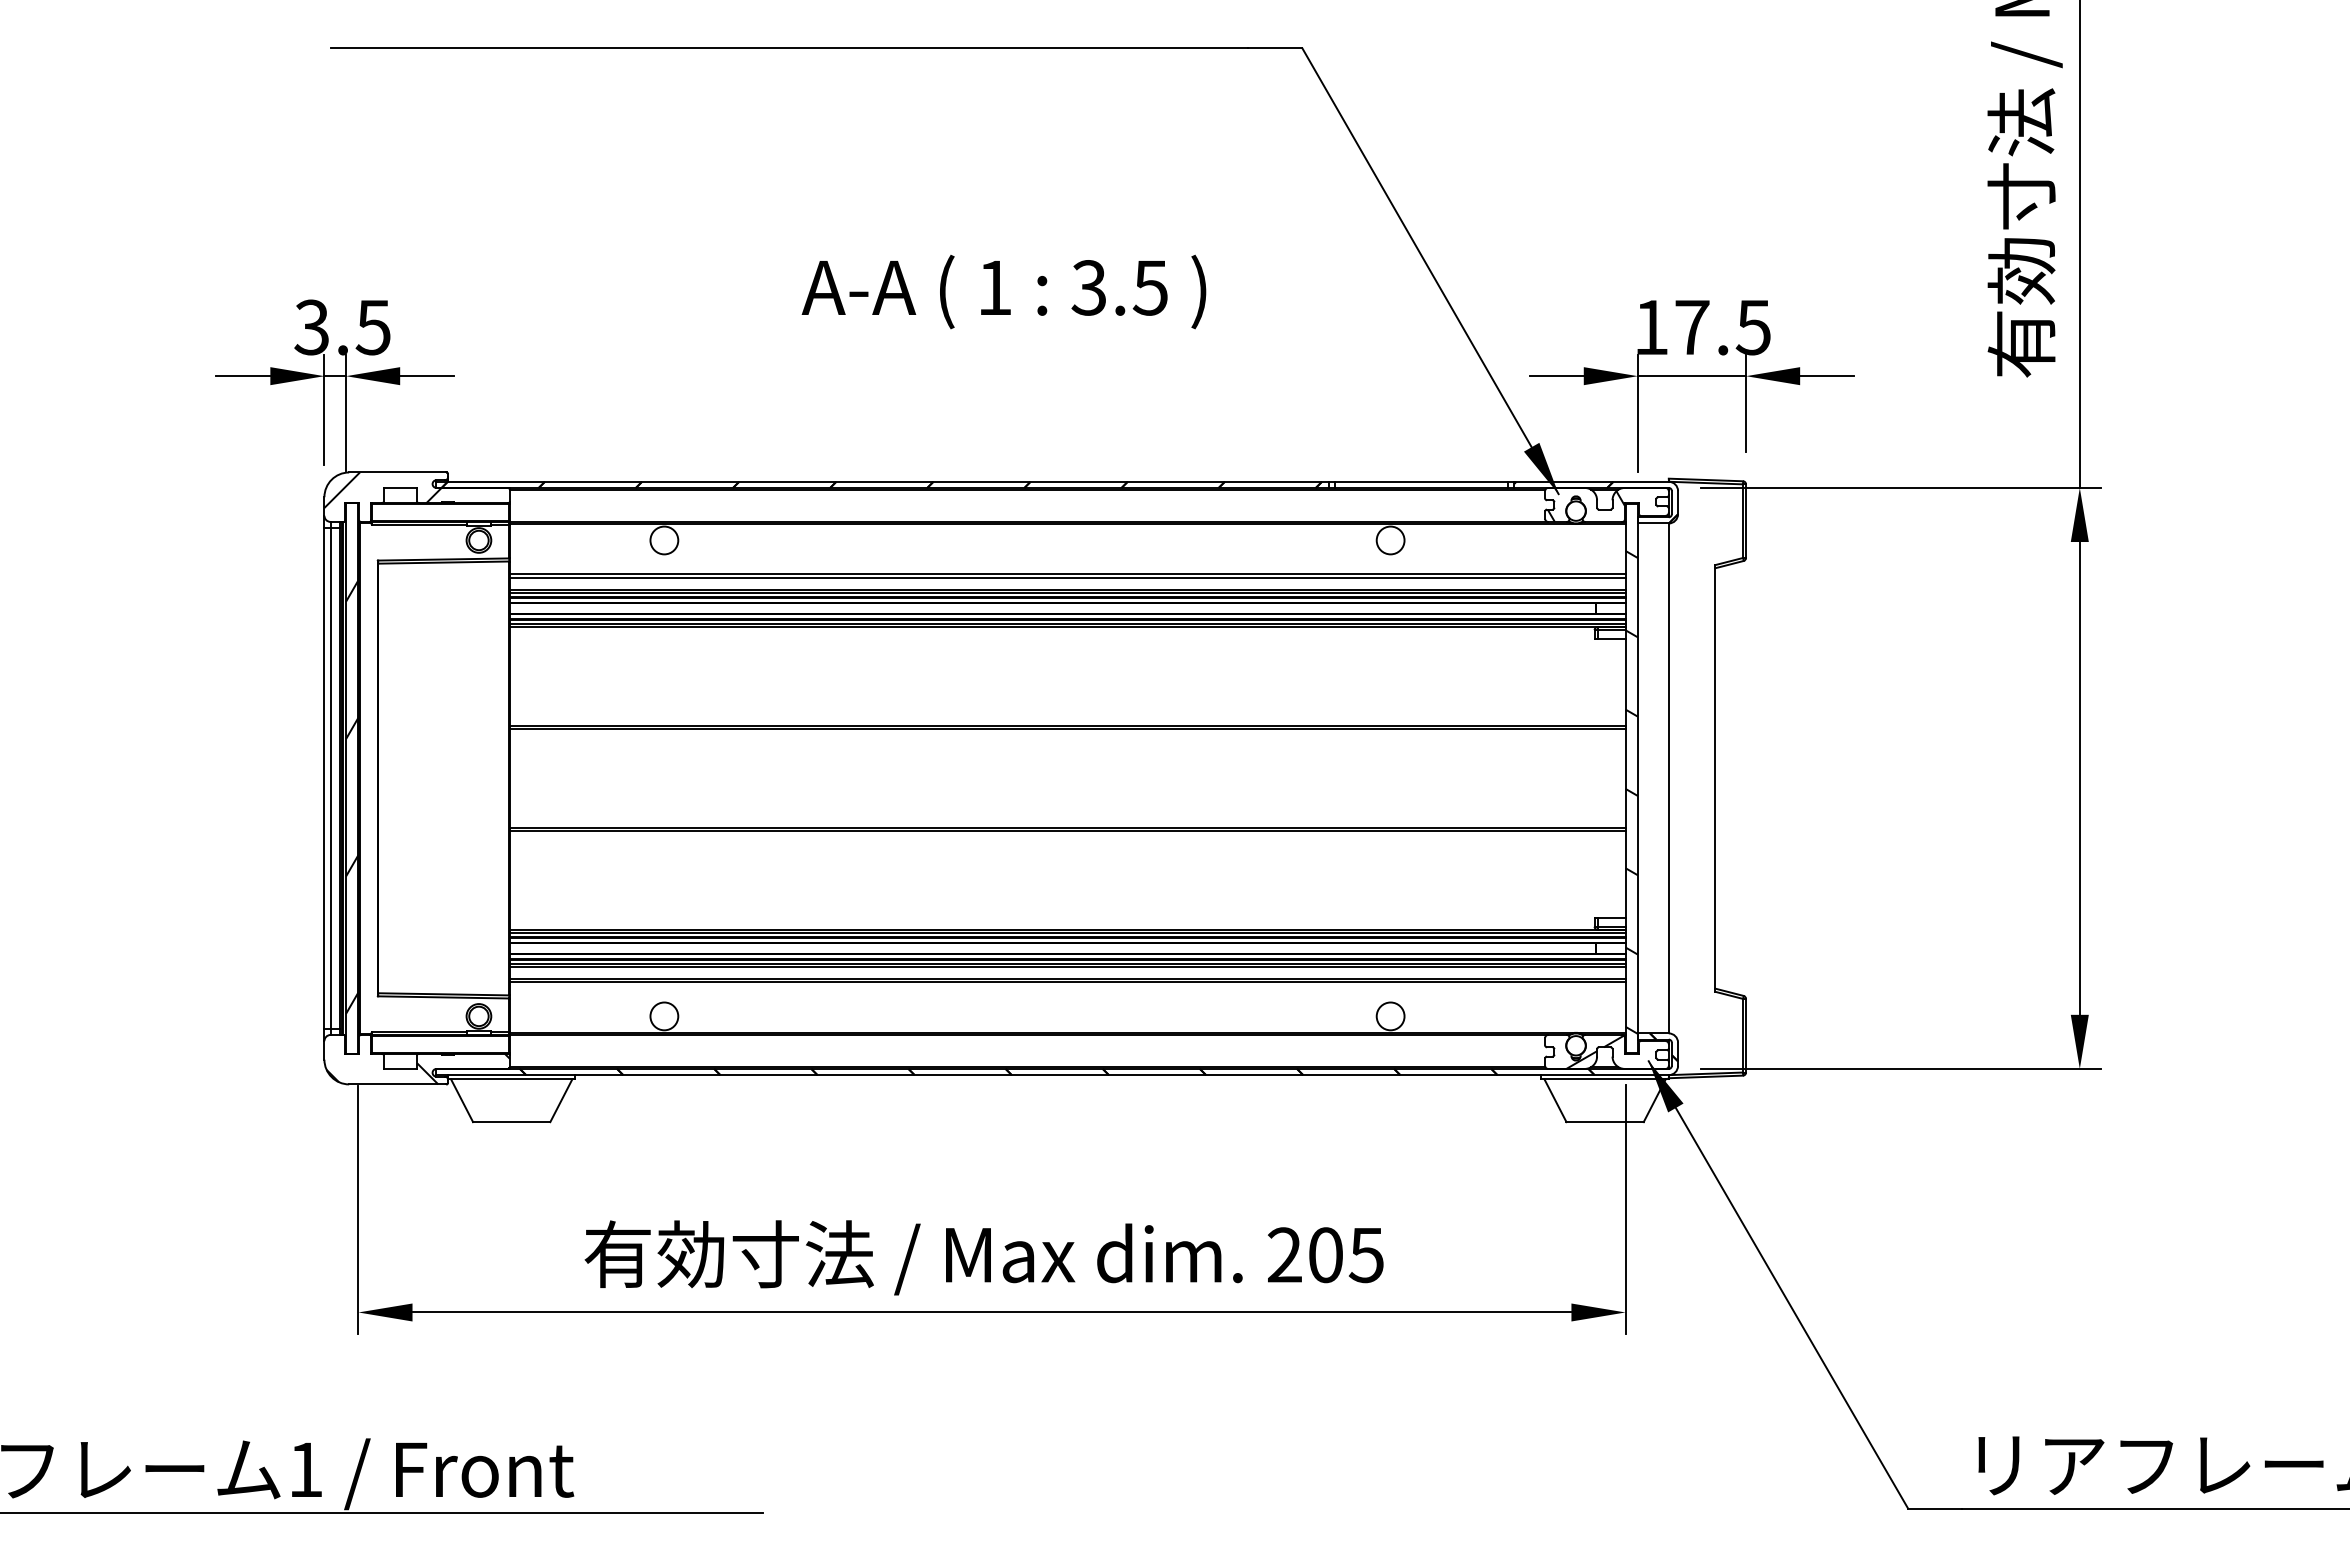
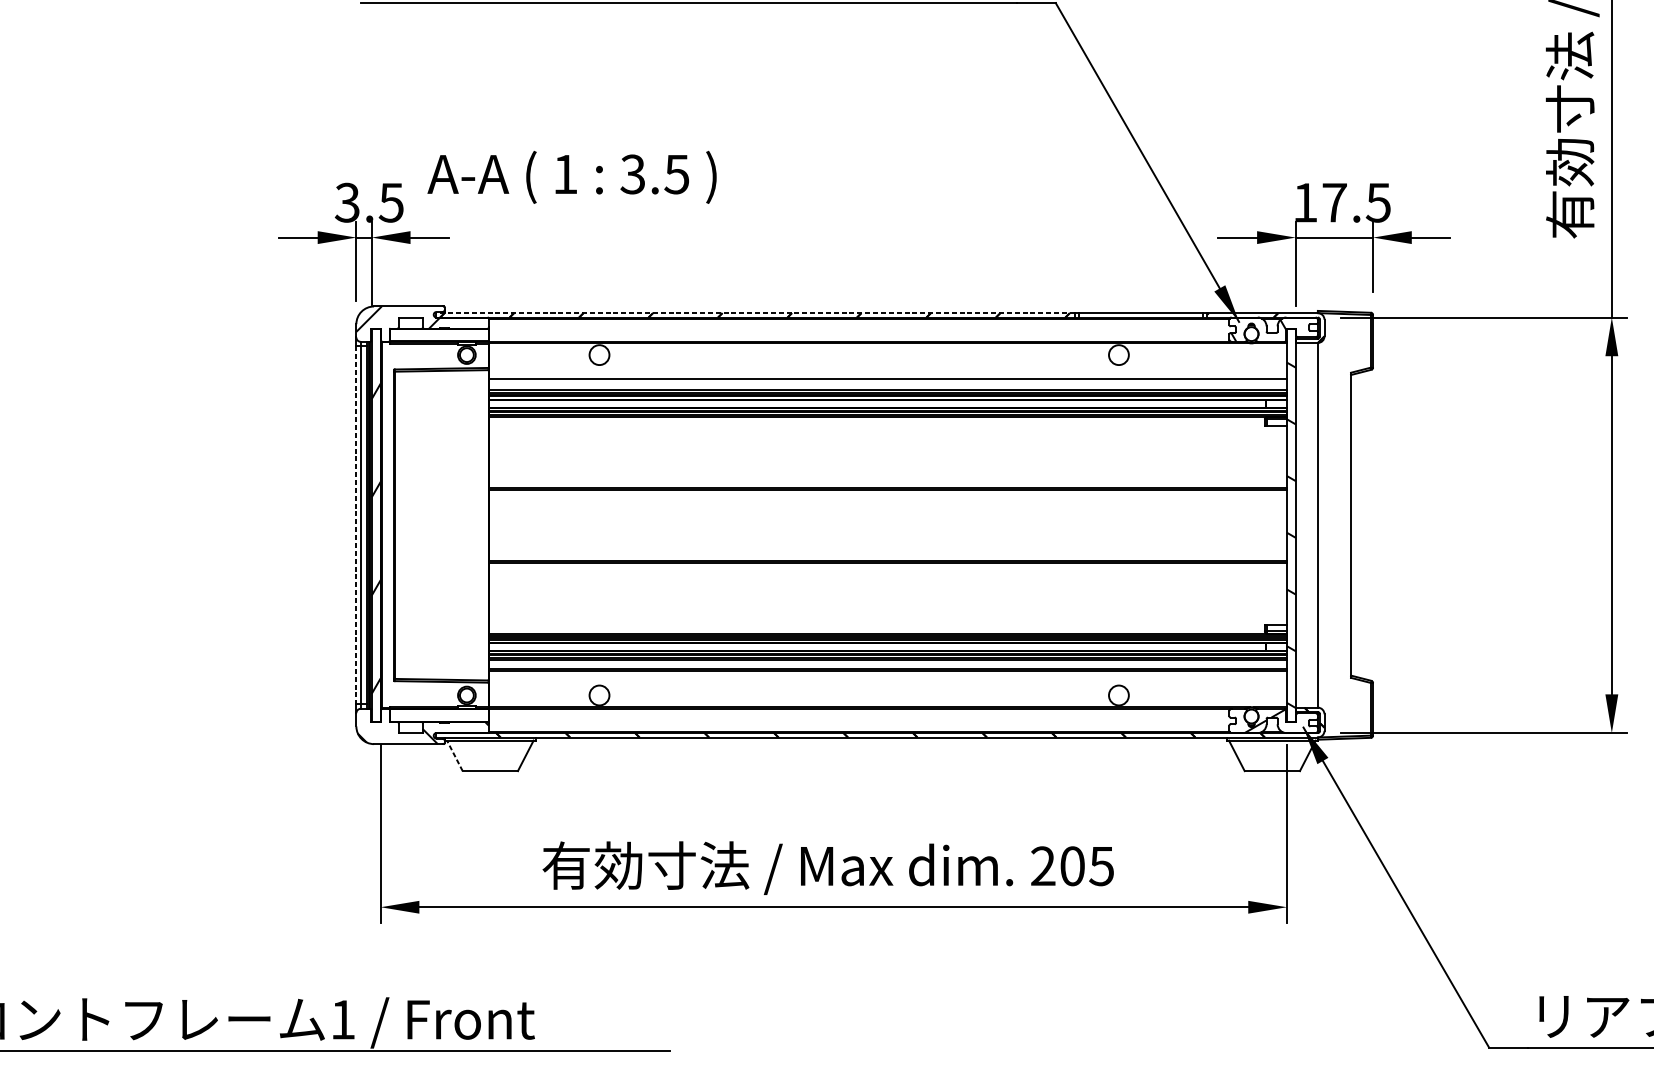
text: (1003, 291) -> (571, 177), moved
line: (882, 481) -> (755, 312), solid -> dashed
line: (1067, 577) -> (887, 381), removed
line: (324, 778) -> (356, 525), solid -> dashed
line: (462, 1100) -> (455, 755), solid -> dashed

